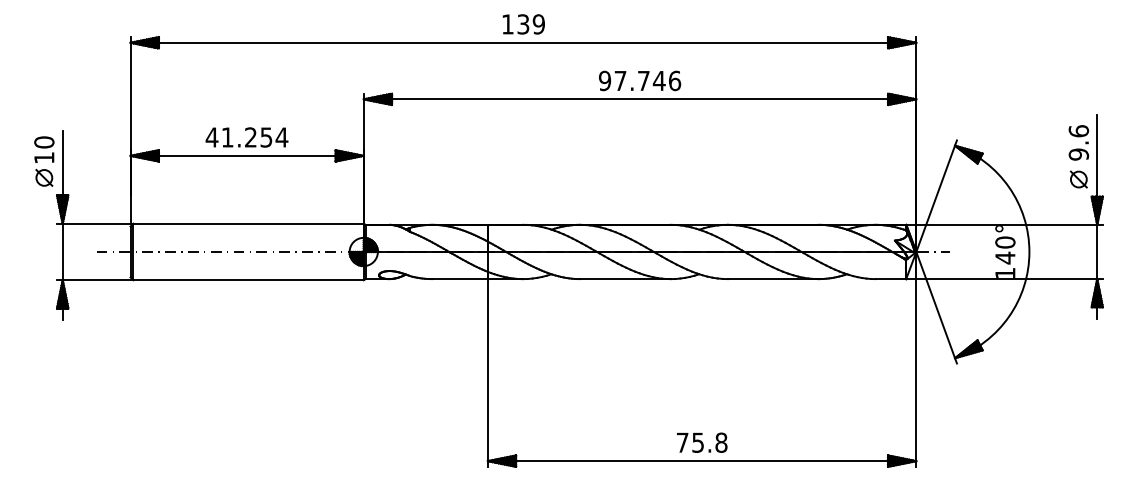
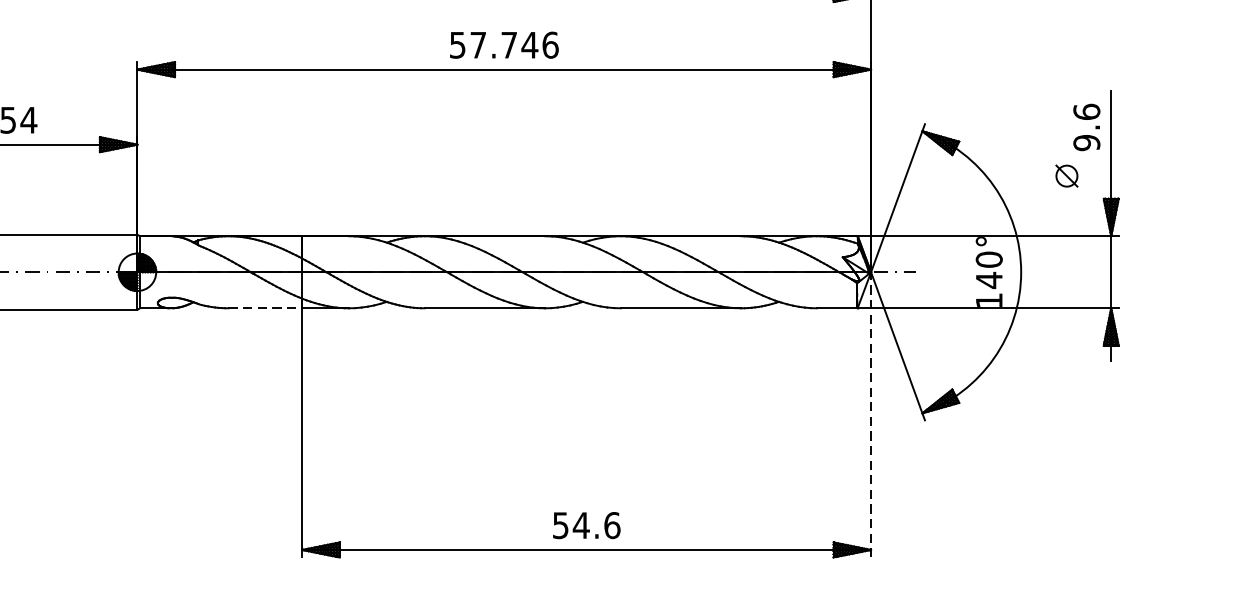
text: (604, 80) -> (457, 44), 97.746 -> 57.746
part: (1078, 179) -> (1066, 176), moved
line: (460, 279) -> (265, 308), solid -> dashed
line: (916, 358) -> (871, 413), solid -> dashed
text: (701, 442) -> (585, 525), 75.8 -> 54.6

